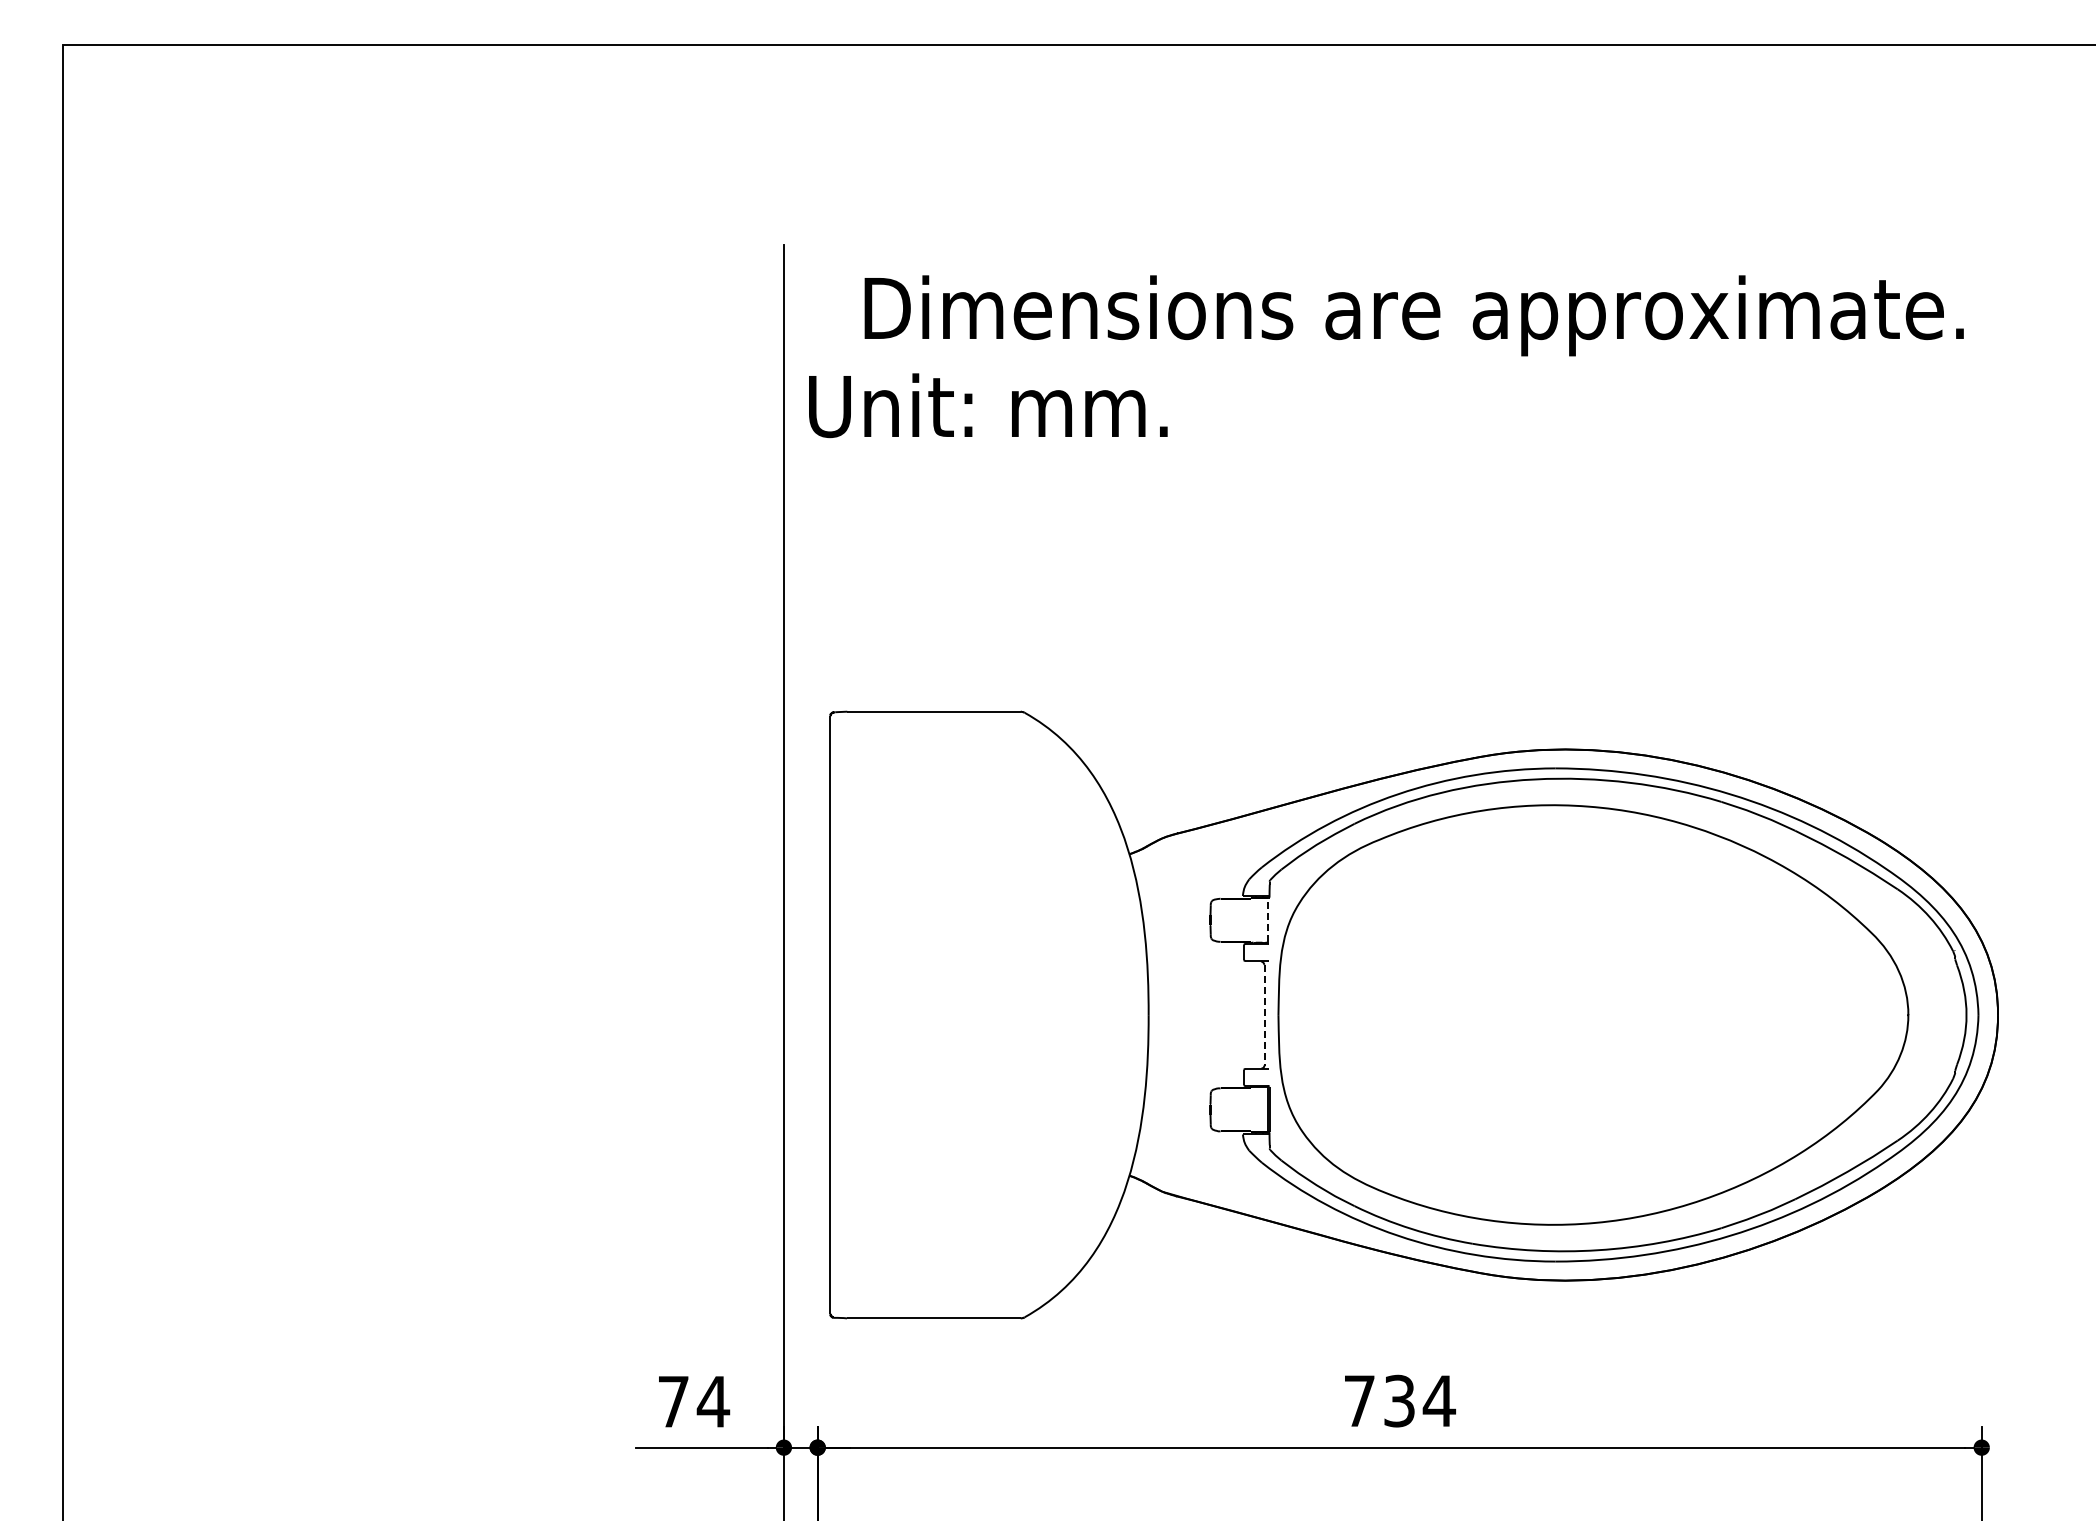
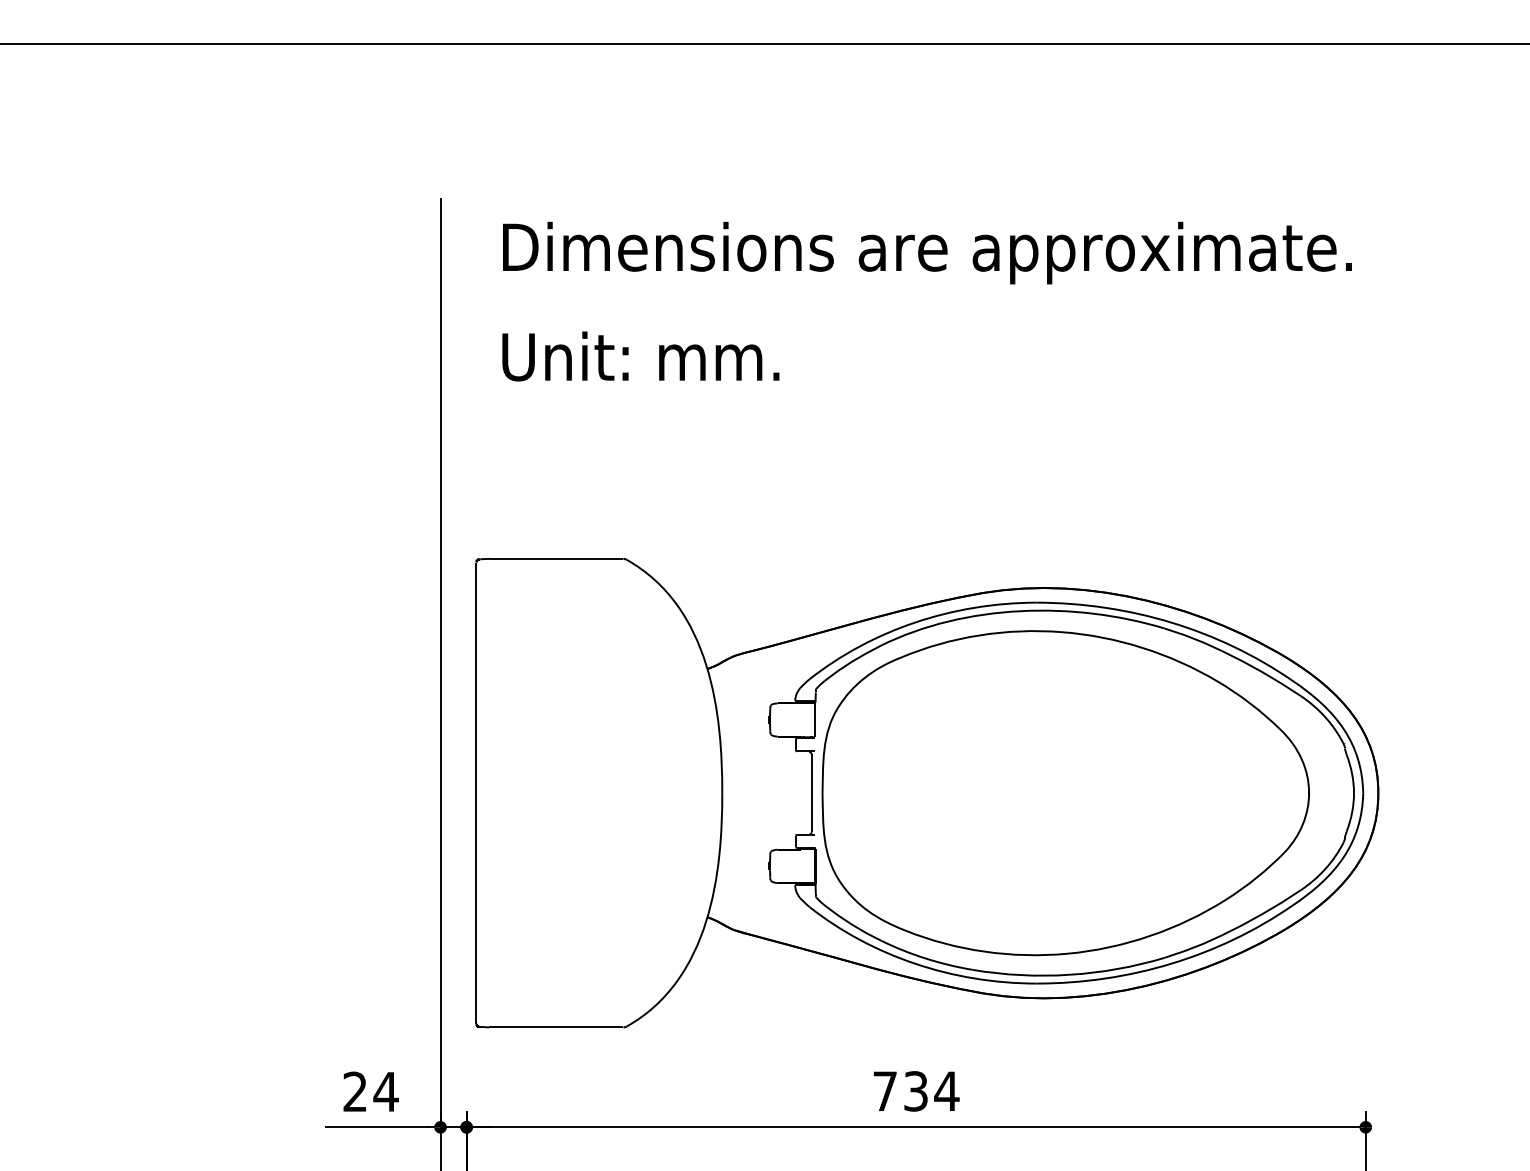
text: (988, 405) -> (641, 356), moved
line: (1268, 920) -> (814, 720), dashed -> solid
line: (1264, 1015) -> (811, 793), dashed -> solid
text: (673, 1401) -> (355, 1091), 74 -> 24

